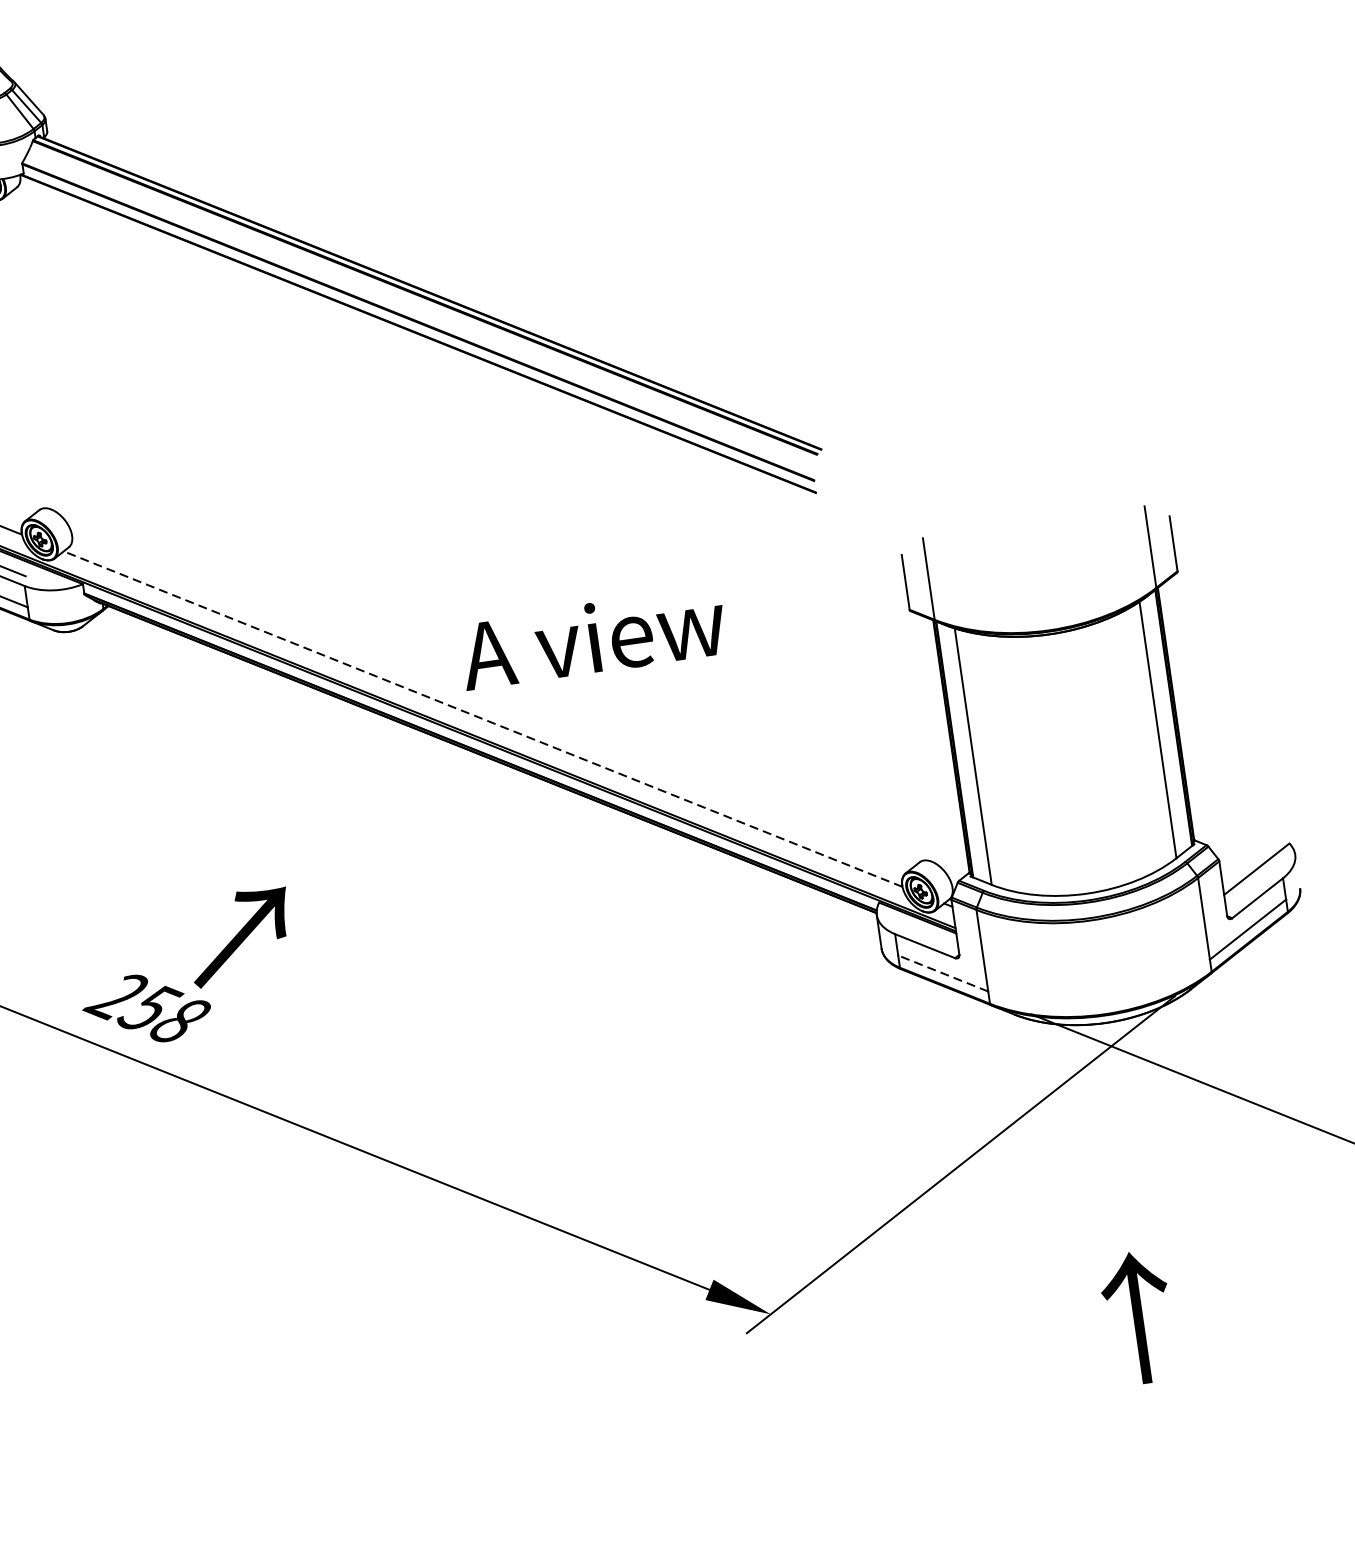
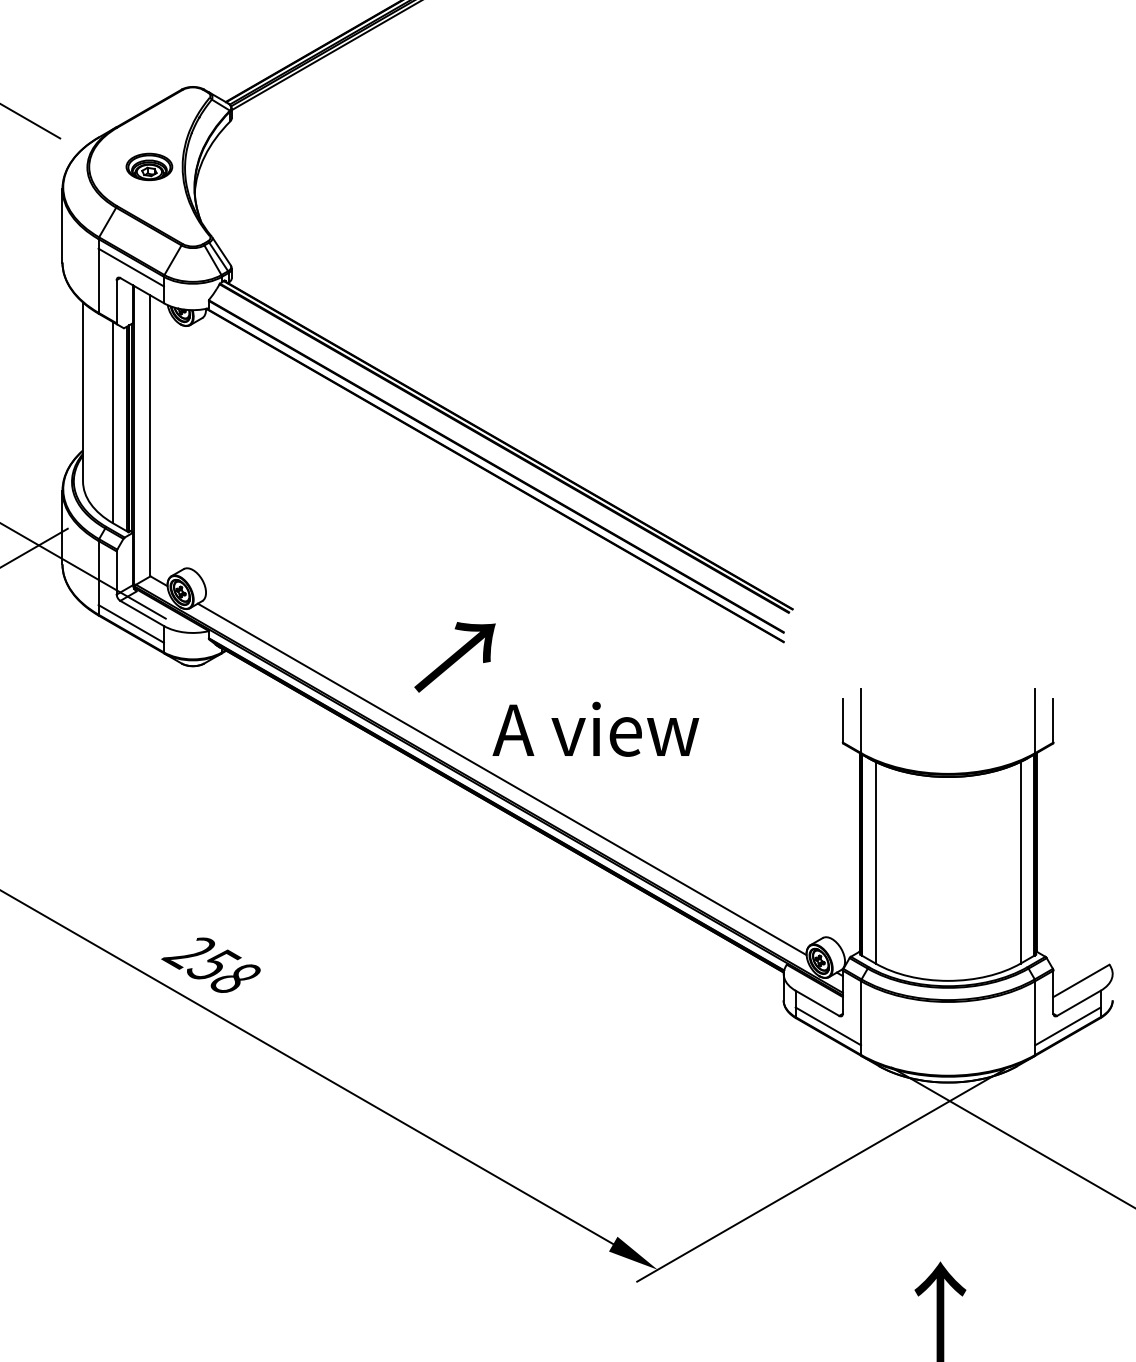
line: (482, 719) -> (501, 779), dashed -> solid
text: (239, 937) -> (454, 657), moved
line: (943, 973) -> (828, 1026), dashed -> solid

